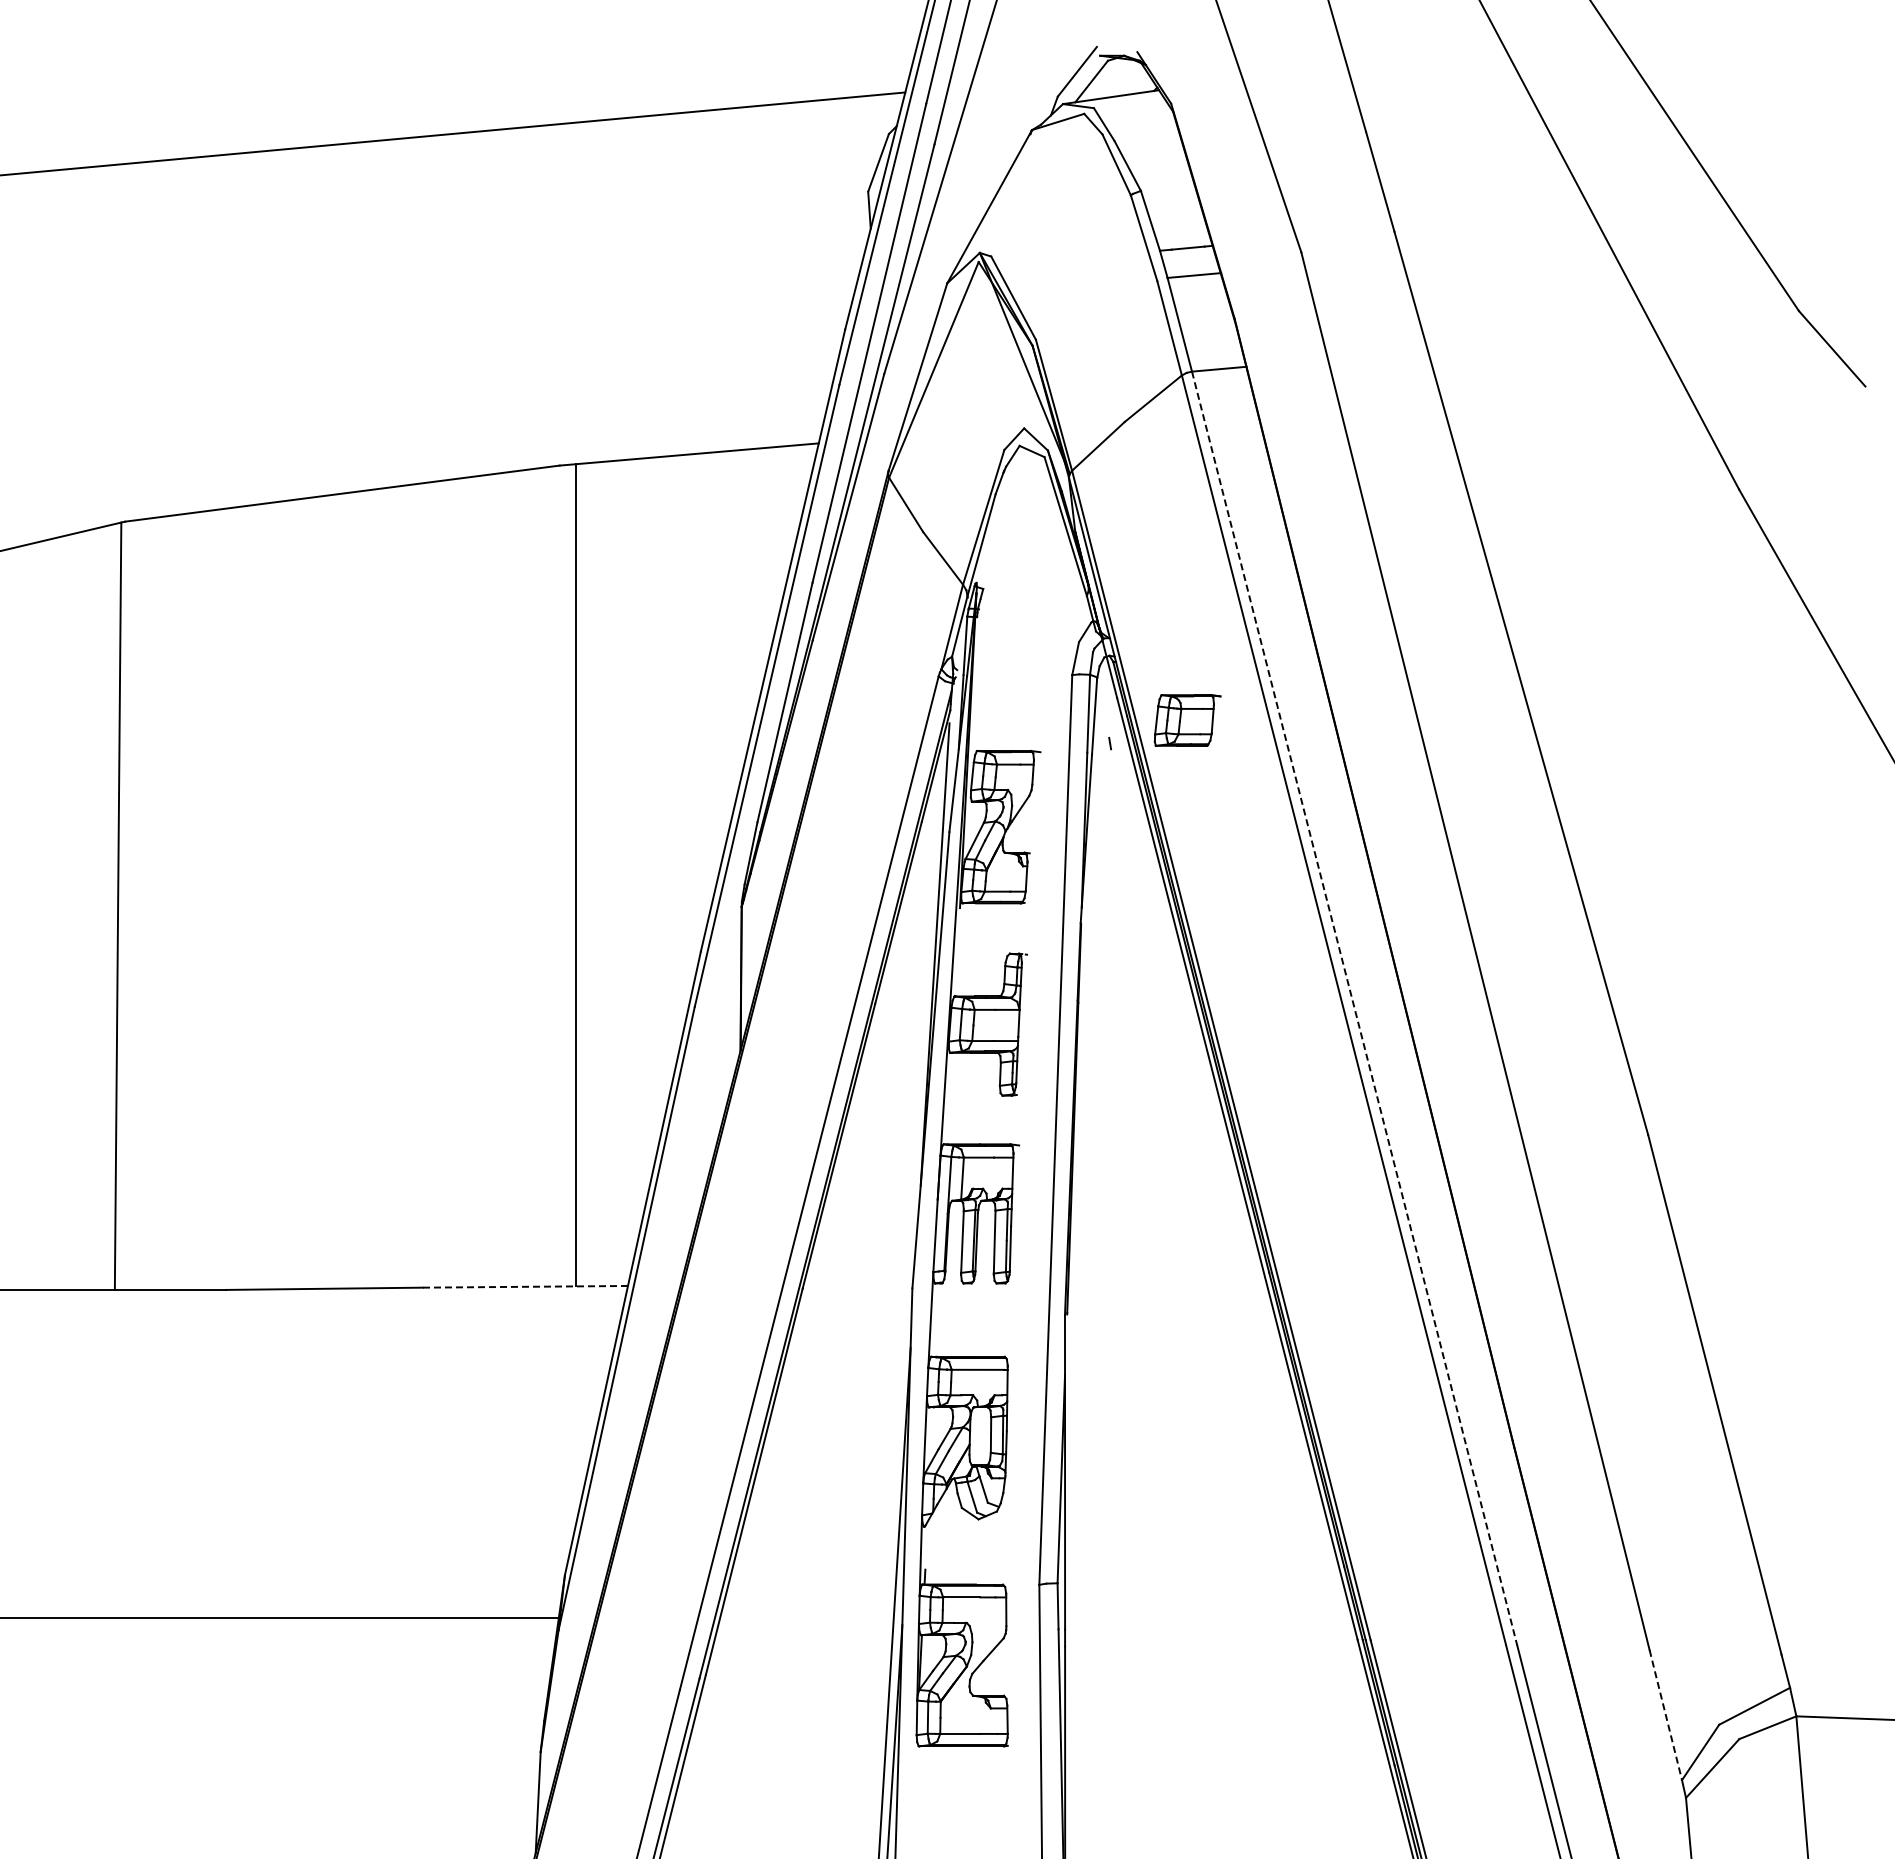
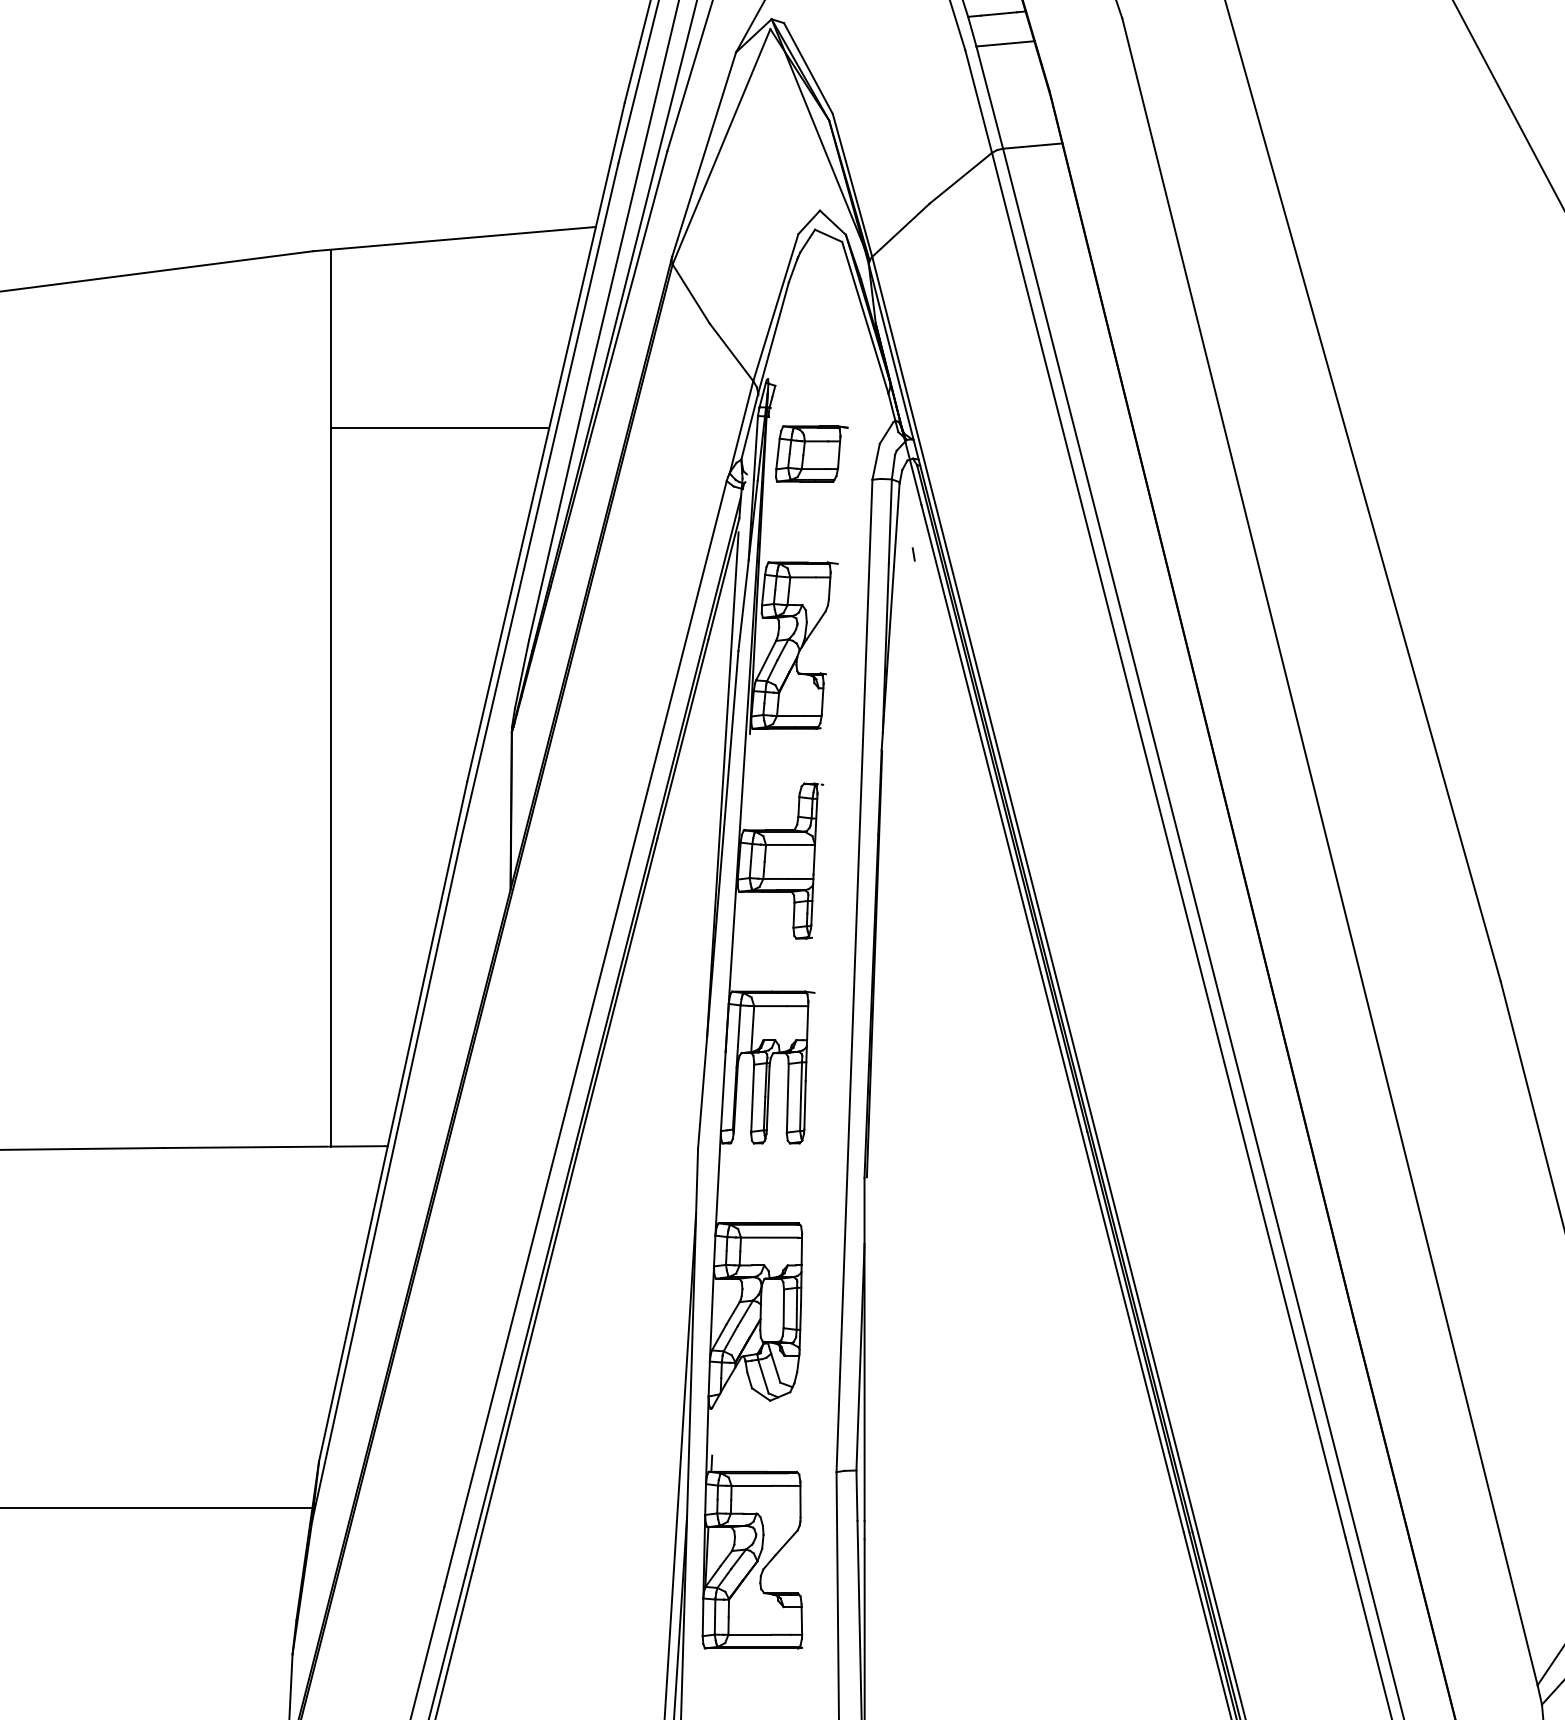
line: (675, 627) -> (439, 427), added
part: (1187, 720) -> (811, 454), moved
line: (1354, 1009) -> (1180, 844), dashed -> solid
line: (525, 1286) -> (275, 1146), dashed -> solid
line: (1665, 1715) -> (1519, 1614), dashed -> solid

